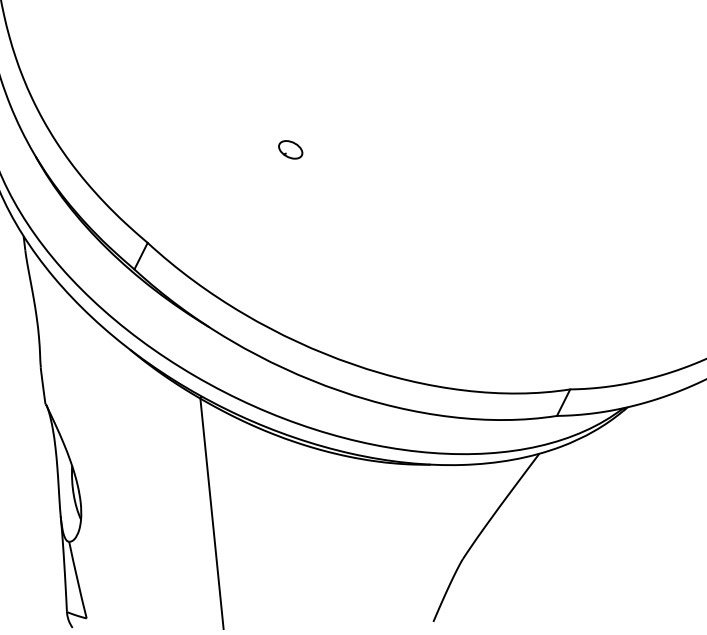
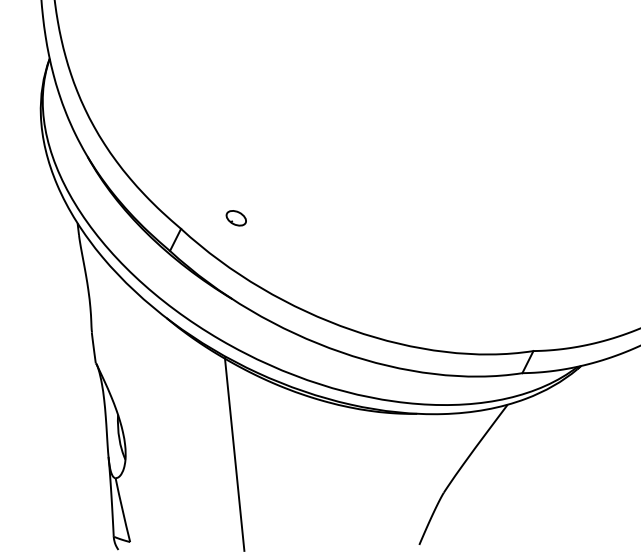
part: (289, 150) -> (235, 218), moved

